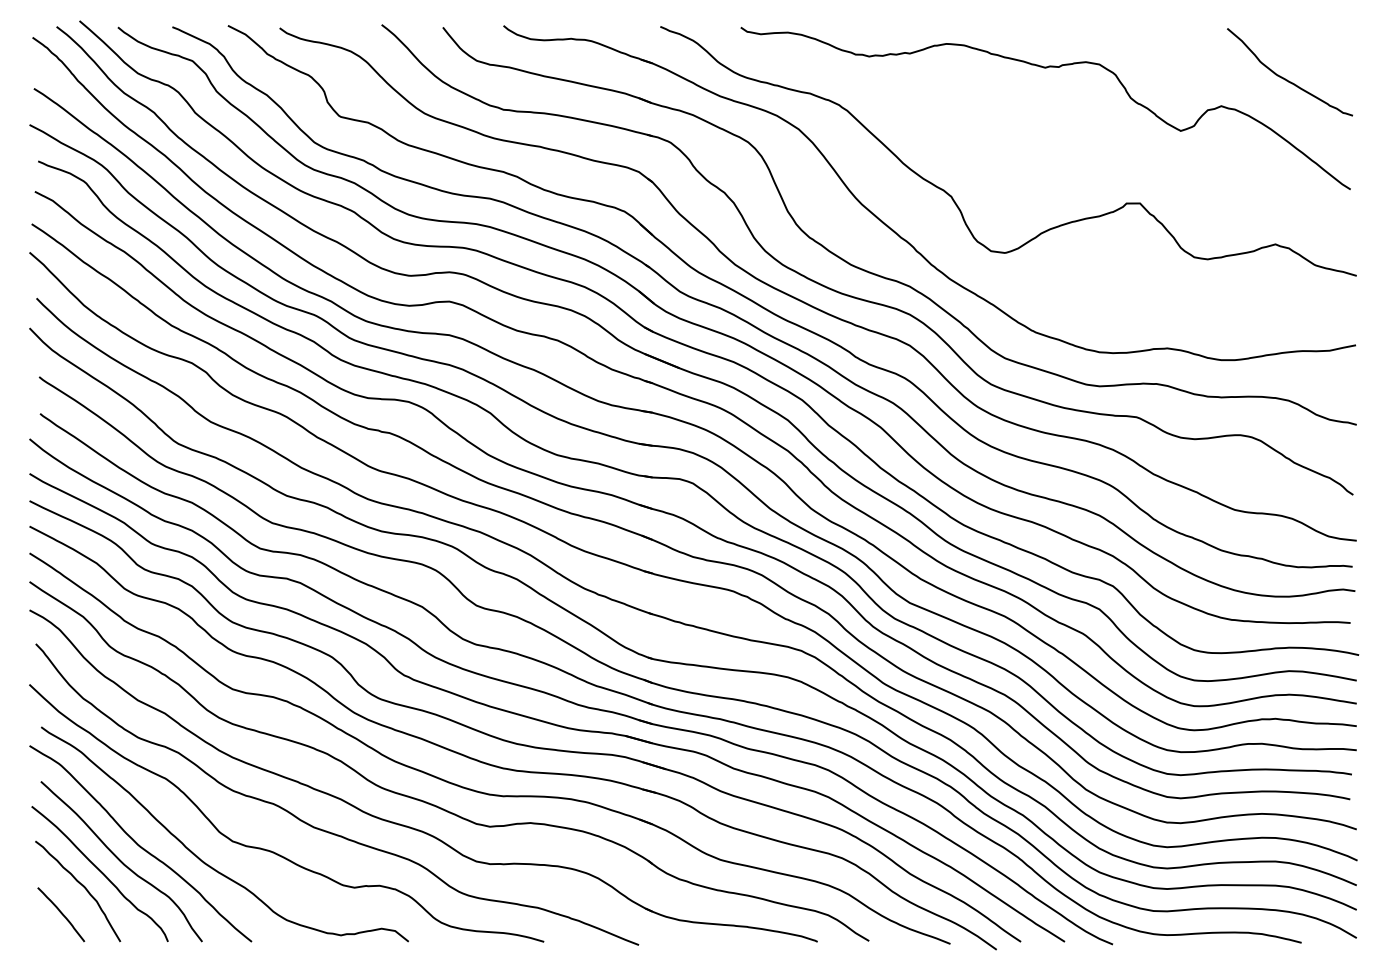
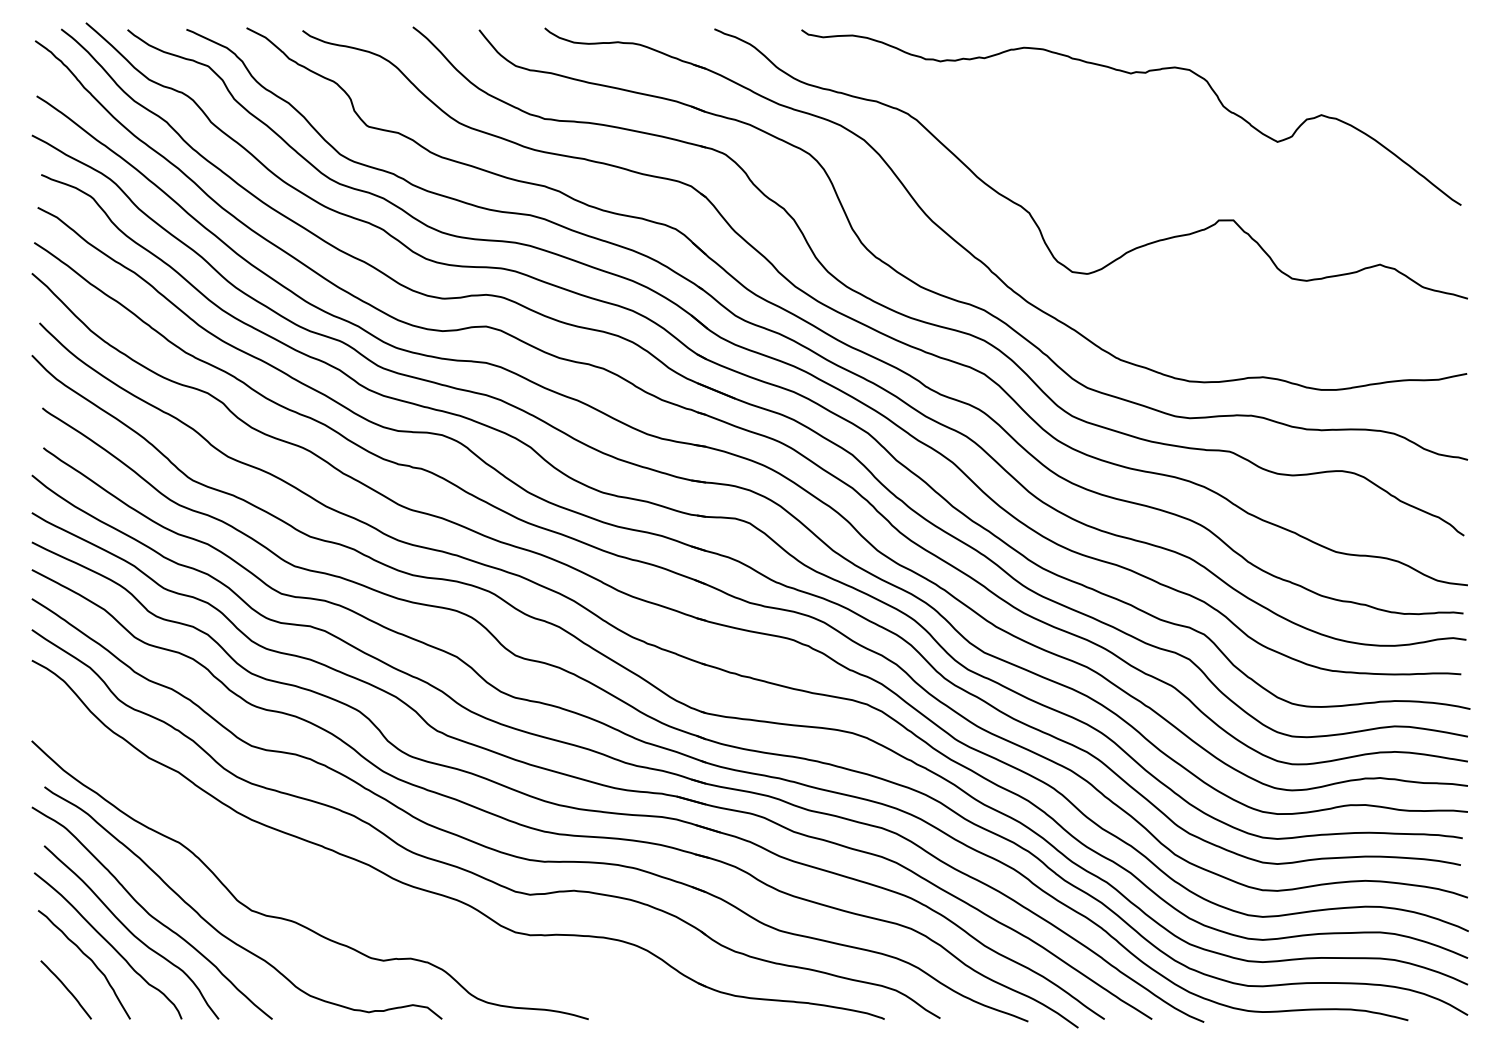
curve: (1285, 78) -> (1390, 85), removed
curve: (326, 830) -> (353, 898), removed

